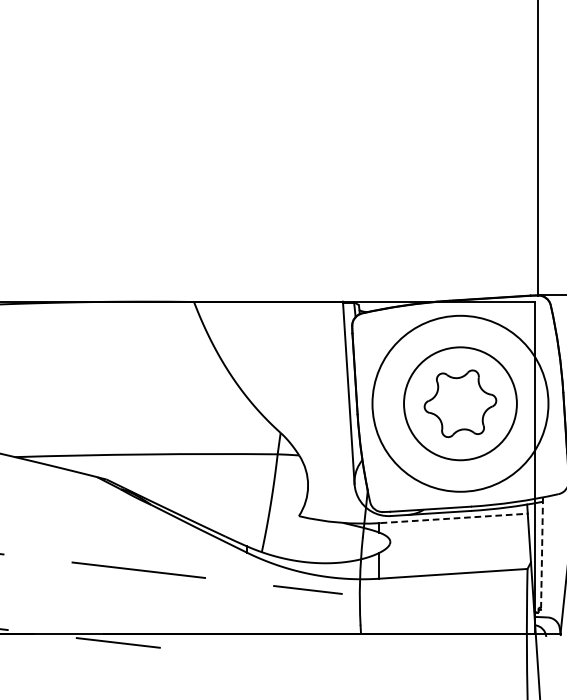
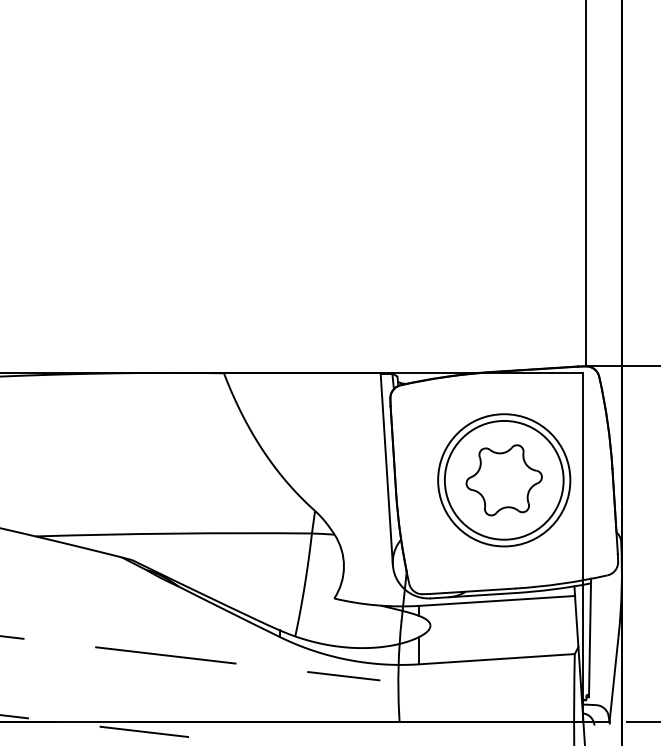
circle: (460, 403) -> (504, 480), size x0.71
line: (454, 518) -> (497, 600), dashed -> solid
line: (542, 554) -> (590, 638), dashed -> solid

